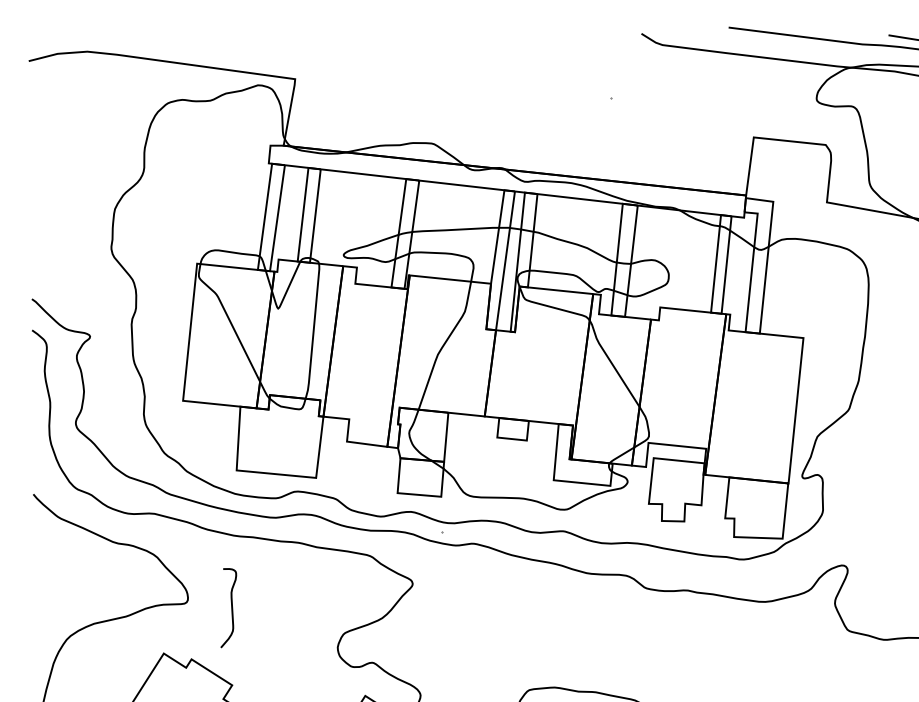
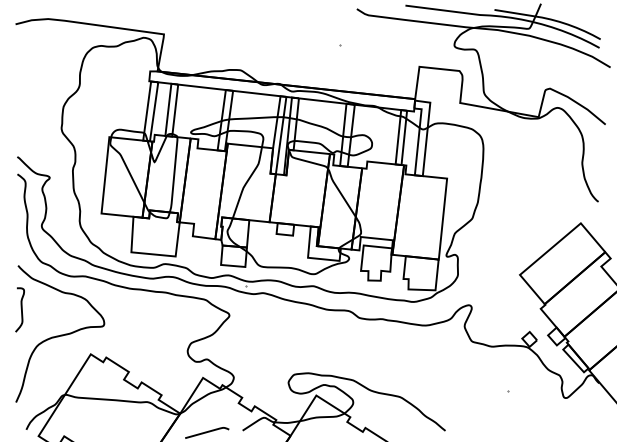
curve: (229, 605) -> (20, 308), moved

